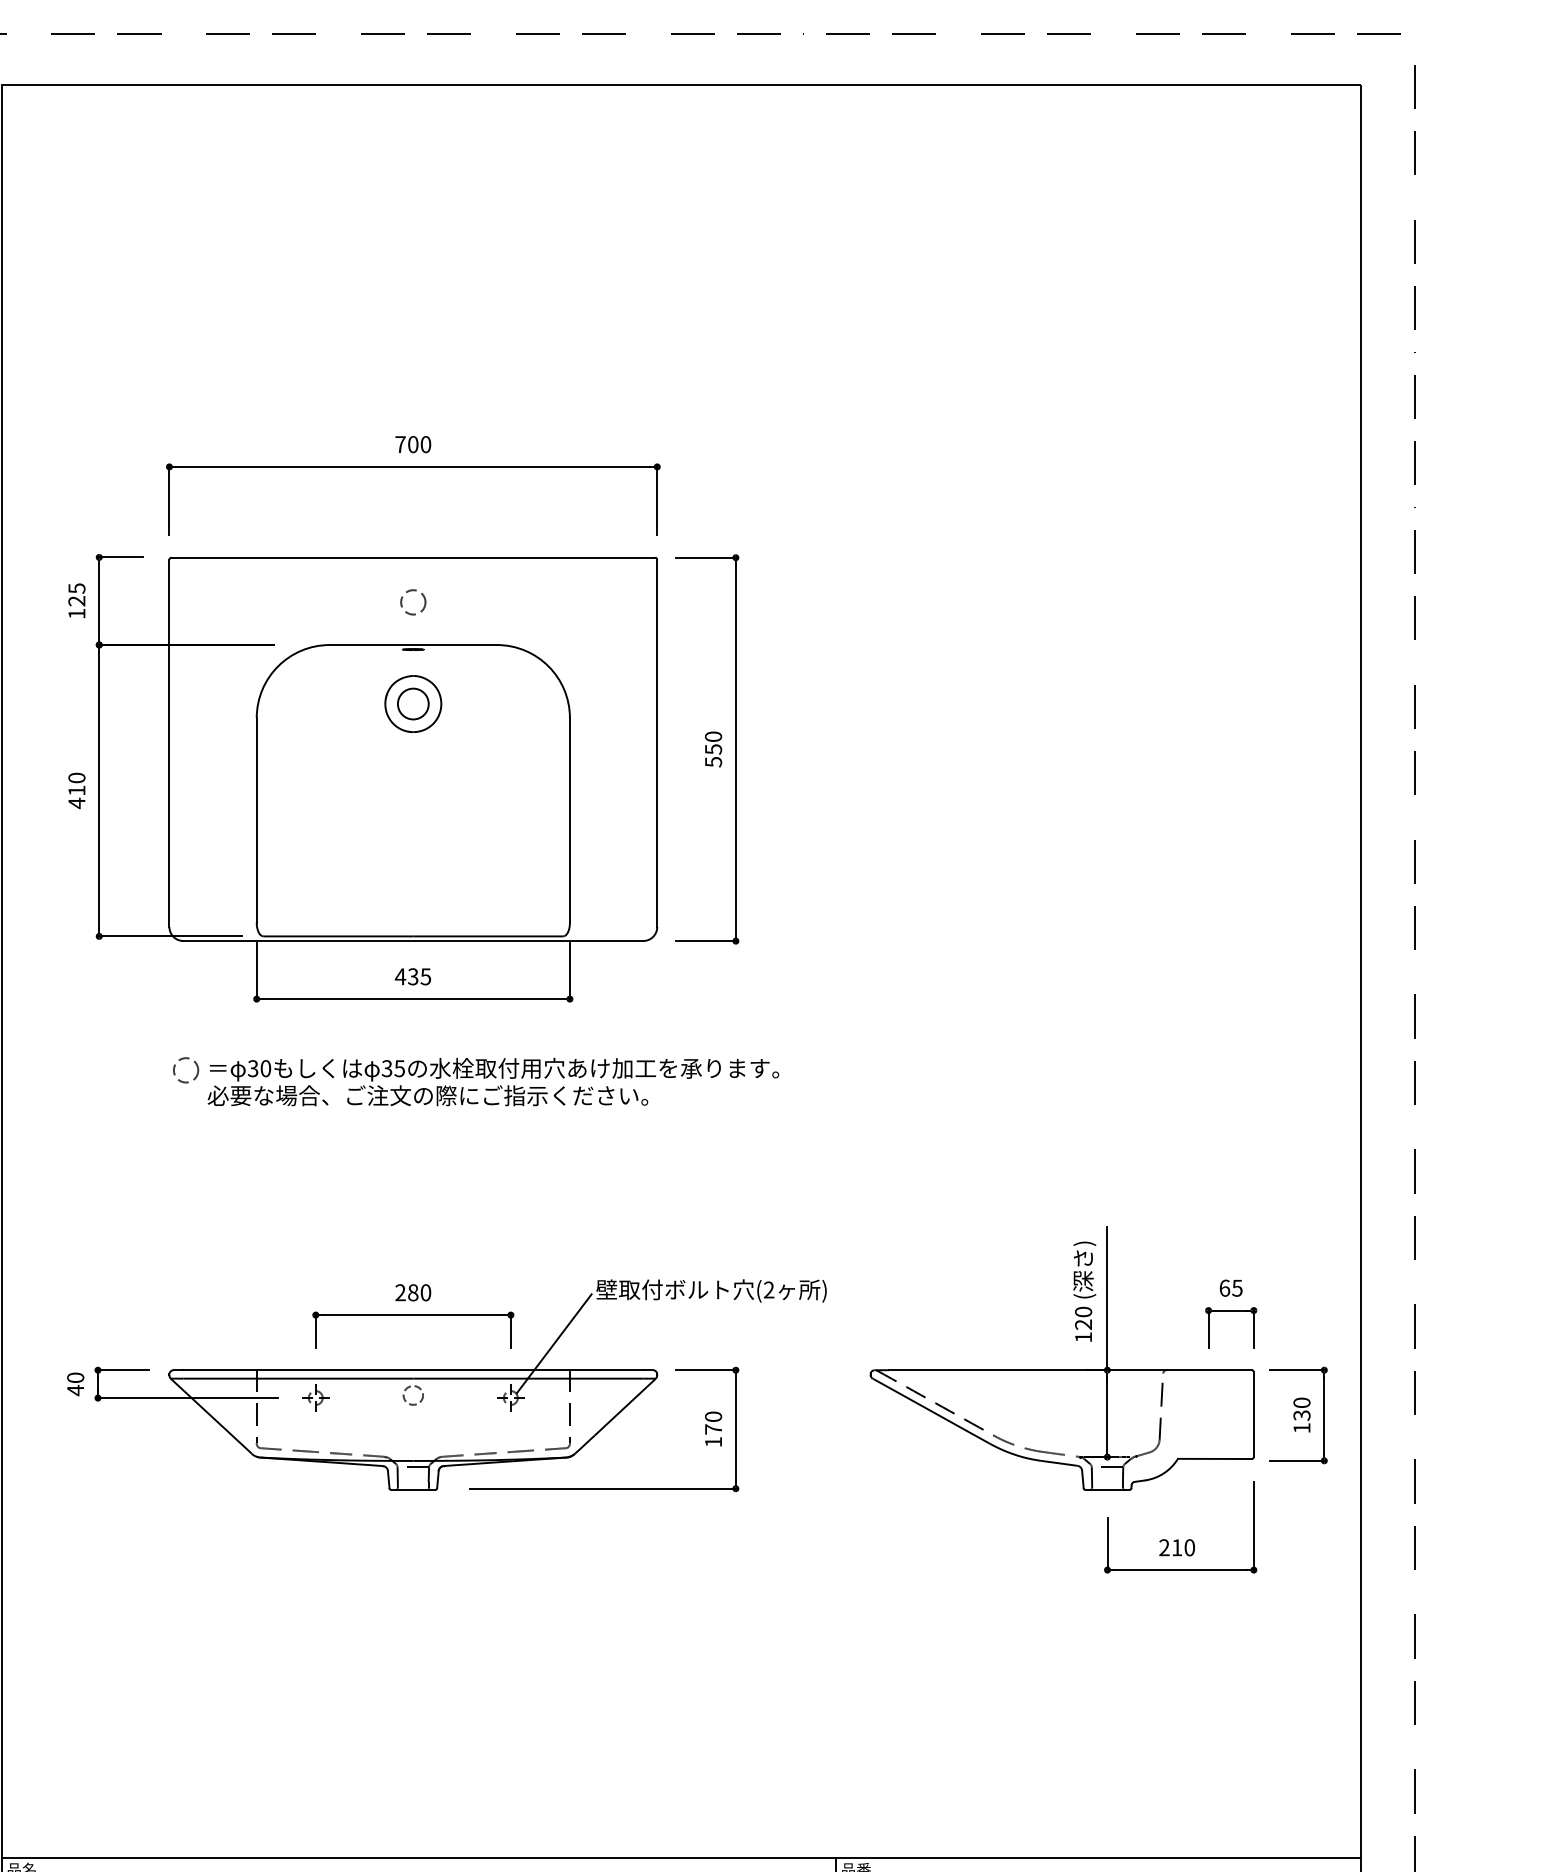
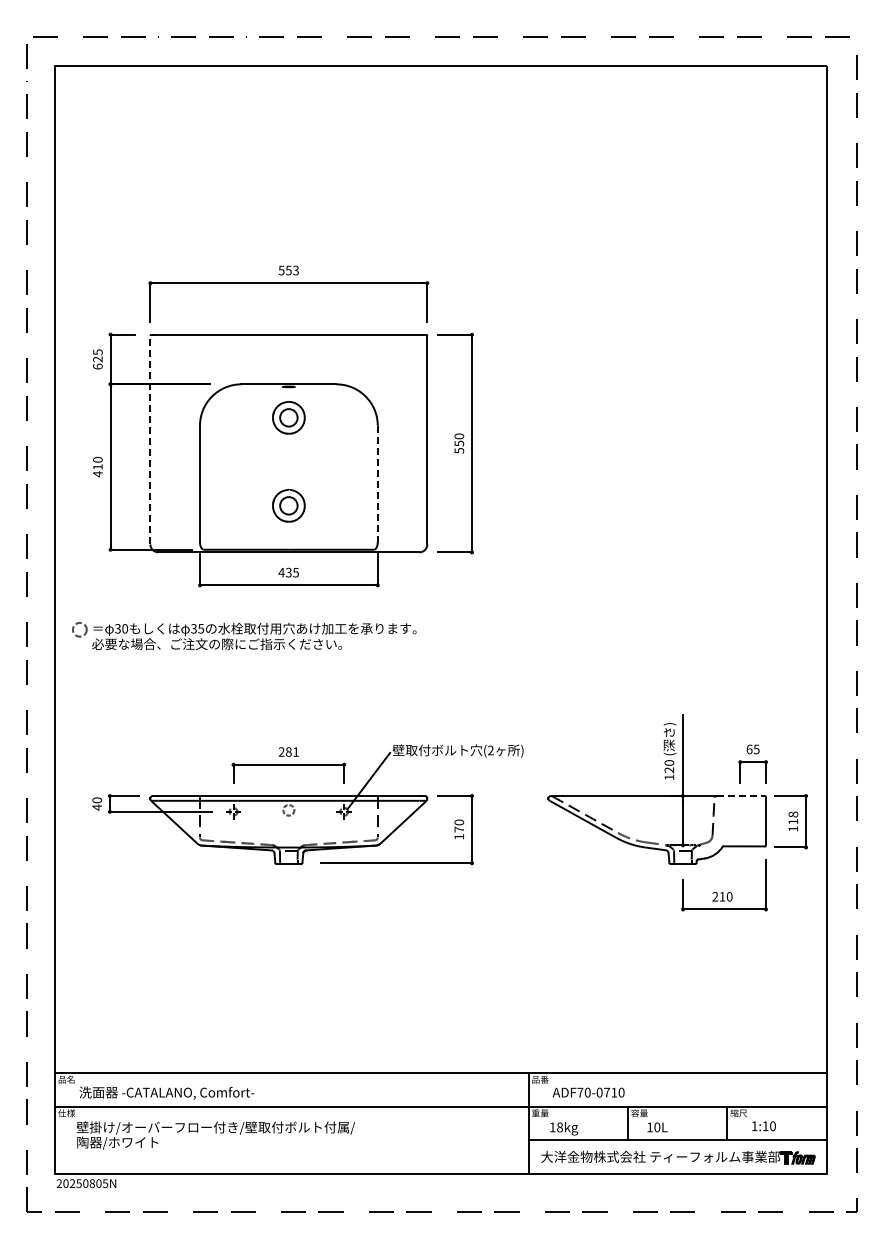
text: (412, 444) -> (288, 270), 700 -> 553
circle: (412, 601) -> (288, 359), removed
text: (76, 613) -> (97, 366), 125 -> 625
line: (169, 742) -> (150, 439), solid -> dashed
line: (569, 821) -> (377, 484), solid -> dashed
part: (412, 858) -> (288, 505), added
part: (476, 1082) -> (244, 636), moved
text: (424, 1291) -> (295, 751), 280 -> 281
line: (1210, 1371) -> (741, 796), solid -> dashed
text: (1302, 1408) -> (793, 817), 130 -> 118

